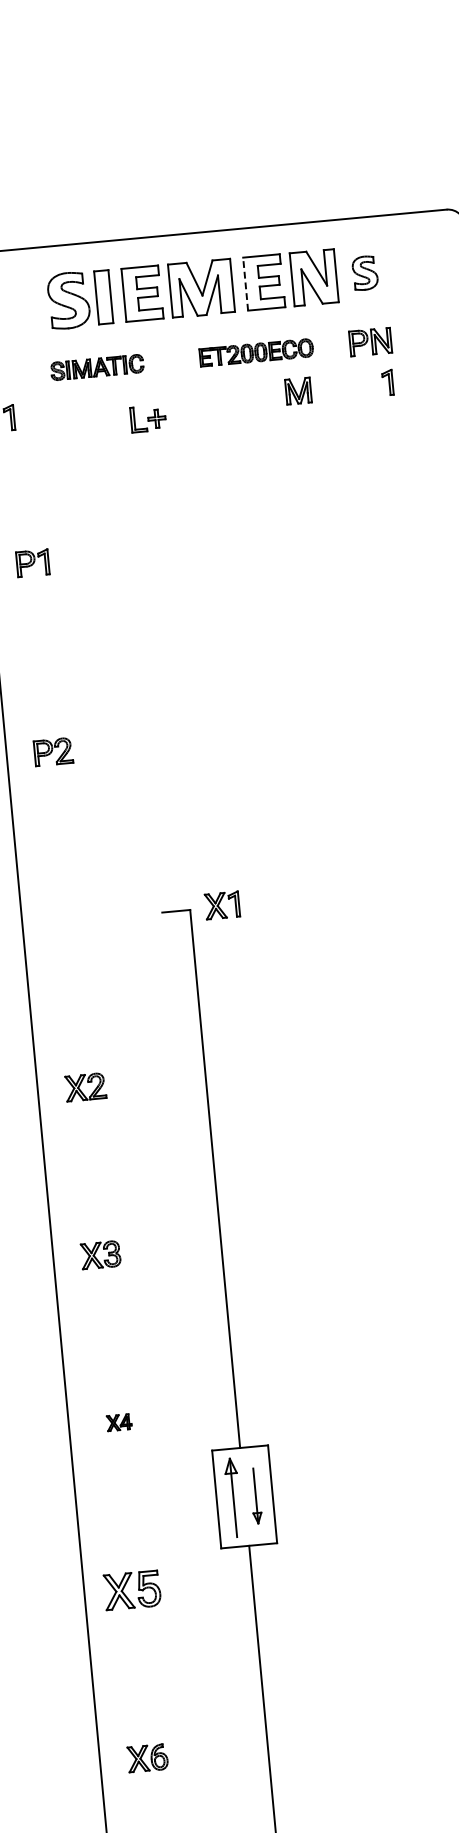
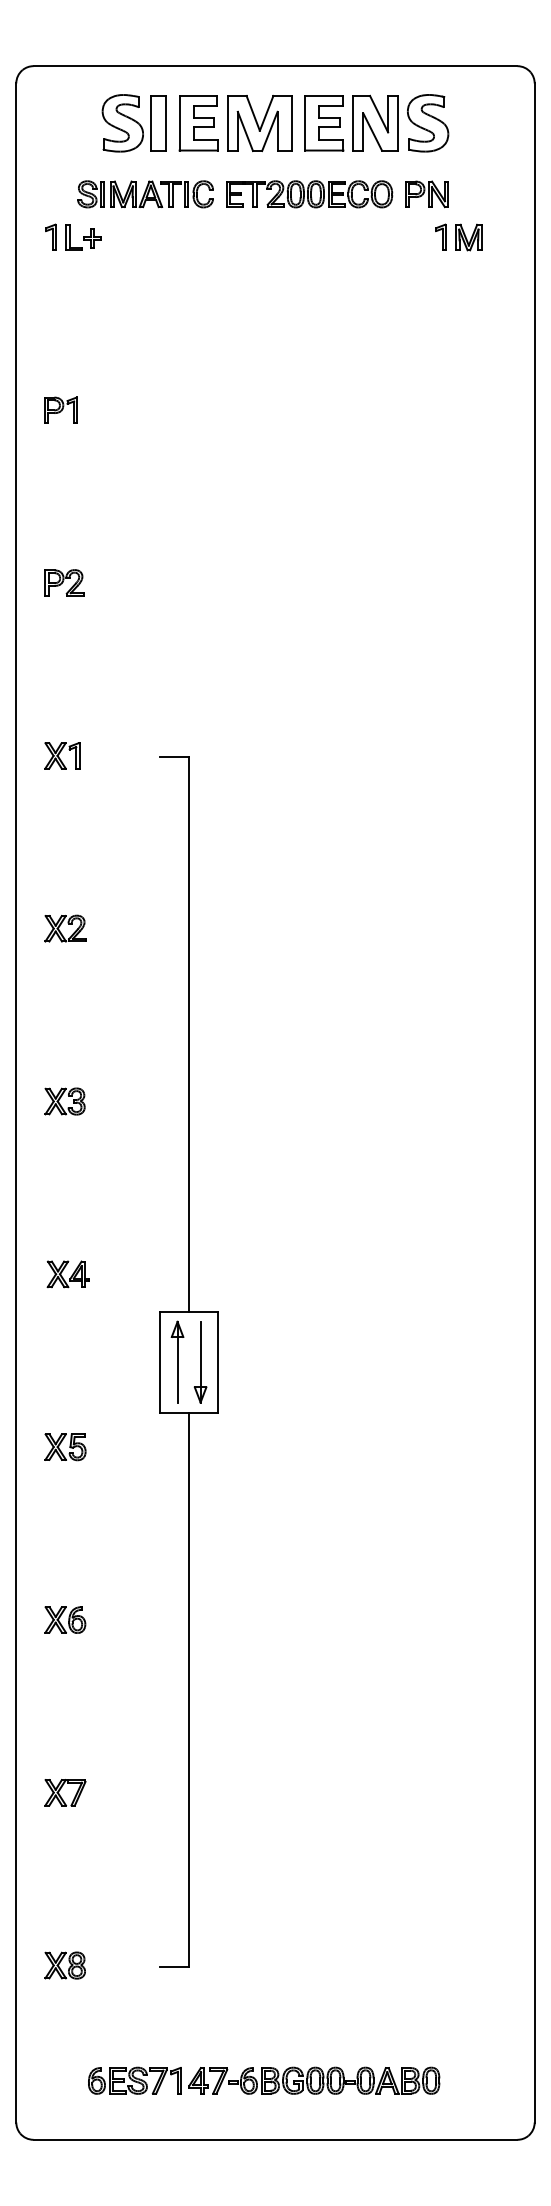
part: (365, 273) -> (428, 123), size x1.67
line: (246, 283) -> (305, 122), dashed -> solid
part: (256, 352) -> (309, 194), size x1.43
part: (97, 367) -> (145, 194), size x1.43
part: (298, 391) -> (468, 237), moved
part: (147, 418) -> (83, 237), moved
part: (32, 562) -> (60, 409), moved
part: (222, 905) -> (62, 755), moved
part: (118, 1422) -> (67, 1274), size x1.67
part: (255, 1496) -> (200, 1362), size x1.43
part: (132, 1590) -> (65, 1447), size x0.71

